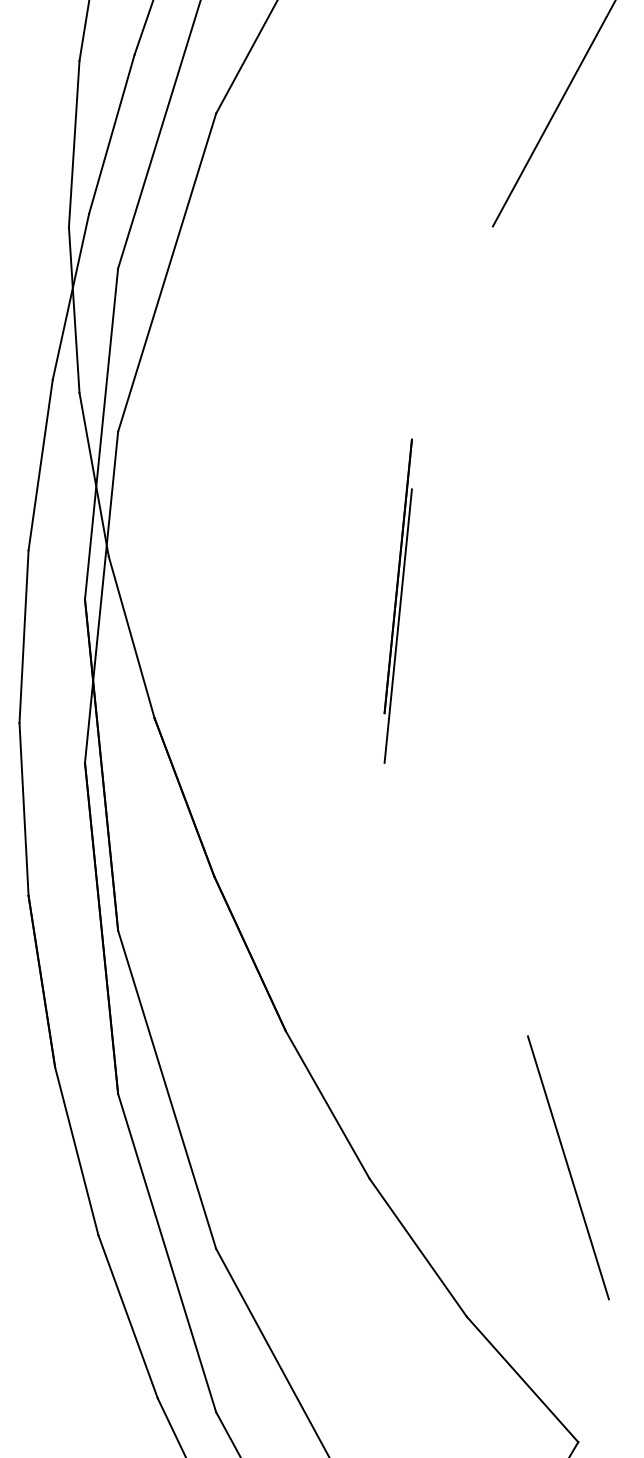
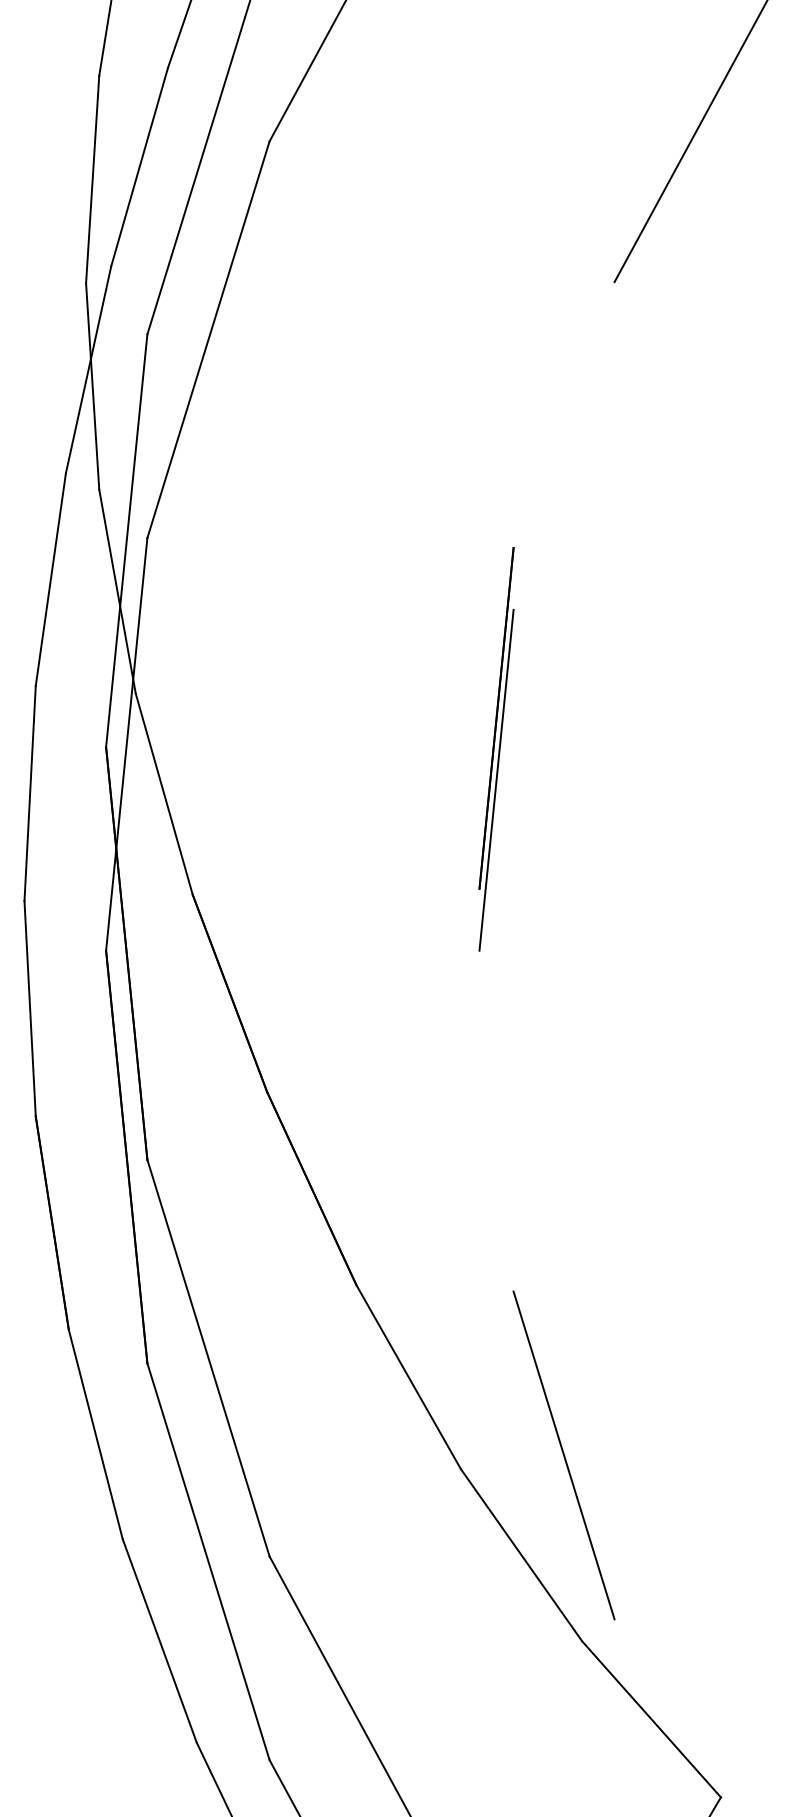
line: (568, 1167) -> (564, 1455), moved

